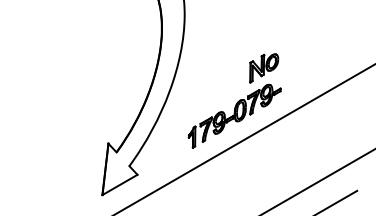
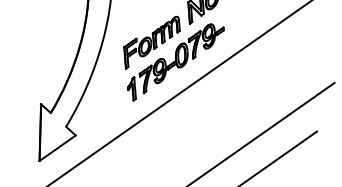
part: (214, 96) -> (152, 42), added

